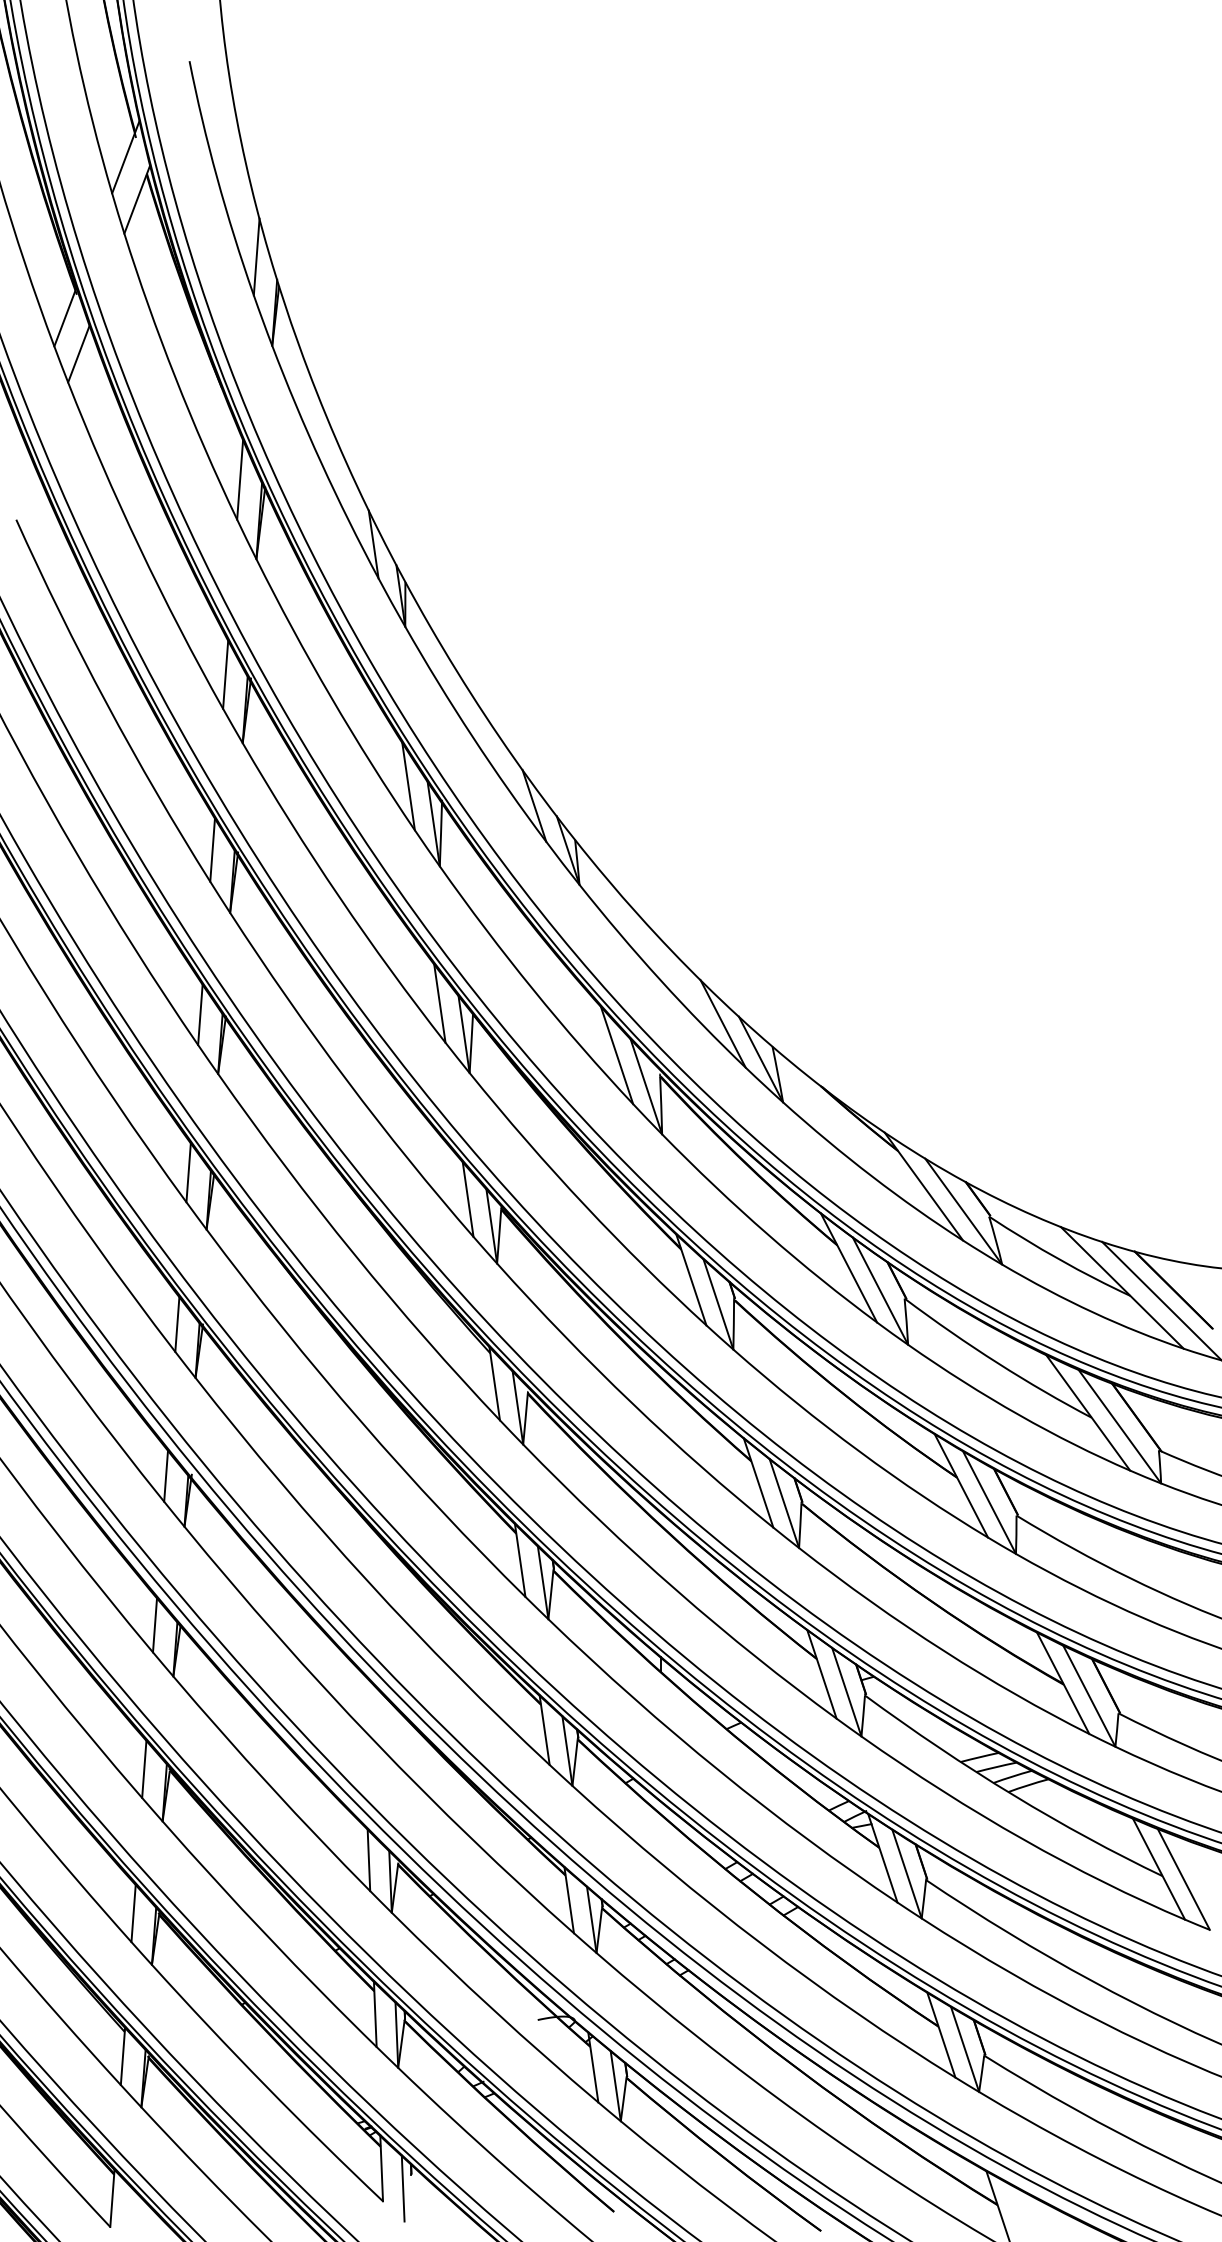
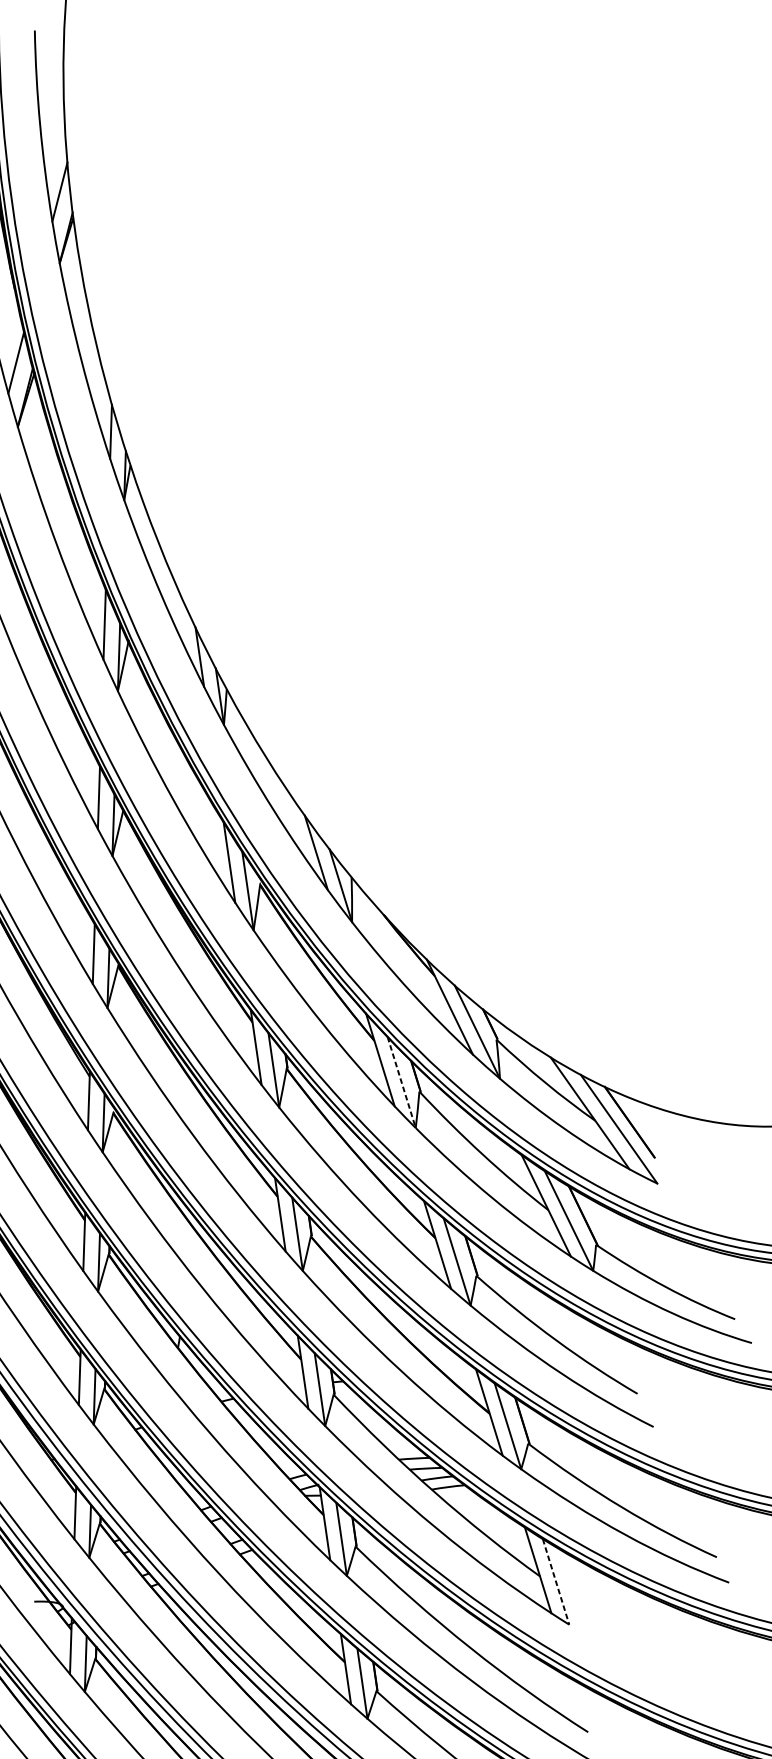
line: (880, 1291) -> (401, 1082), solid -> dashed
line: (1183, 1879) -> (555, 1581), solid -> dashed

